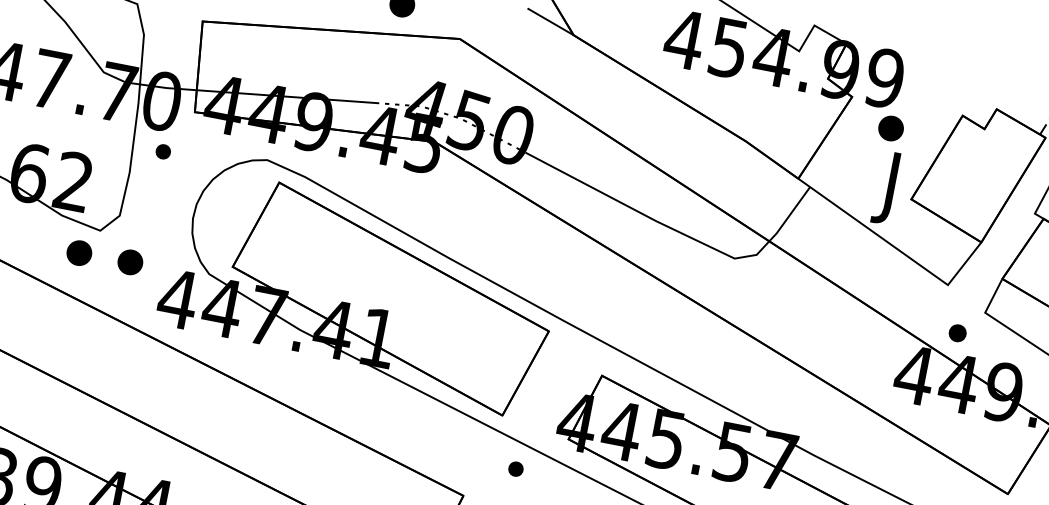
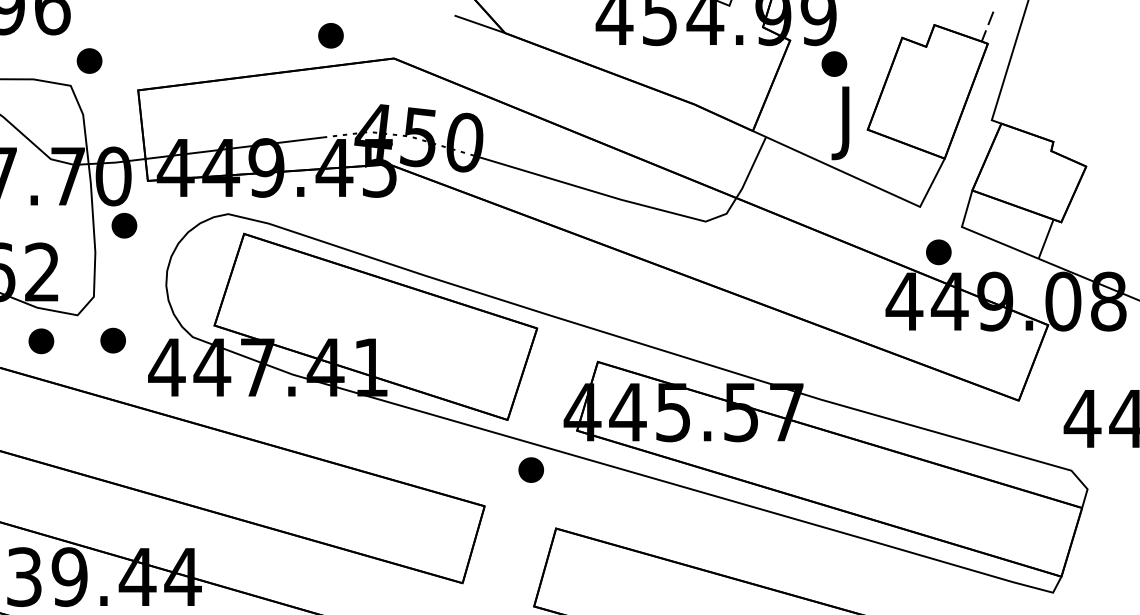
part: (163, 151) -> (124, 225), size x1.67
part: (79, 253) -> (41, 341), moved
part: (957, 333) -> (938, 252), size x1.43
part: (515, 468) -> (530, 469), size x1.67

